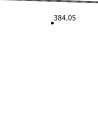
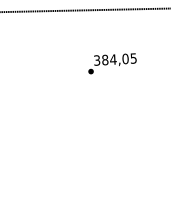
text: (63, 19) -> (112, 63), moved

